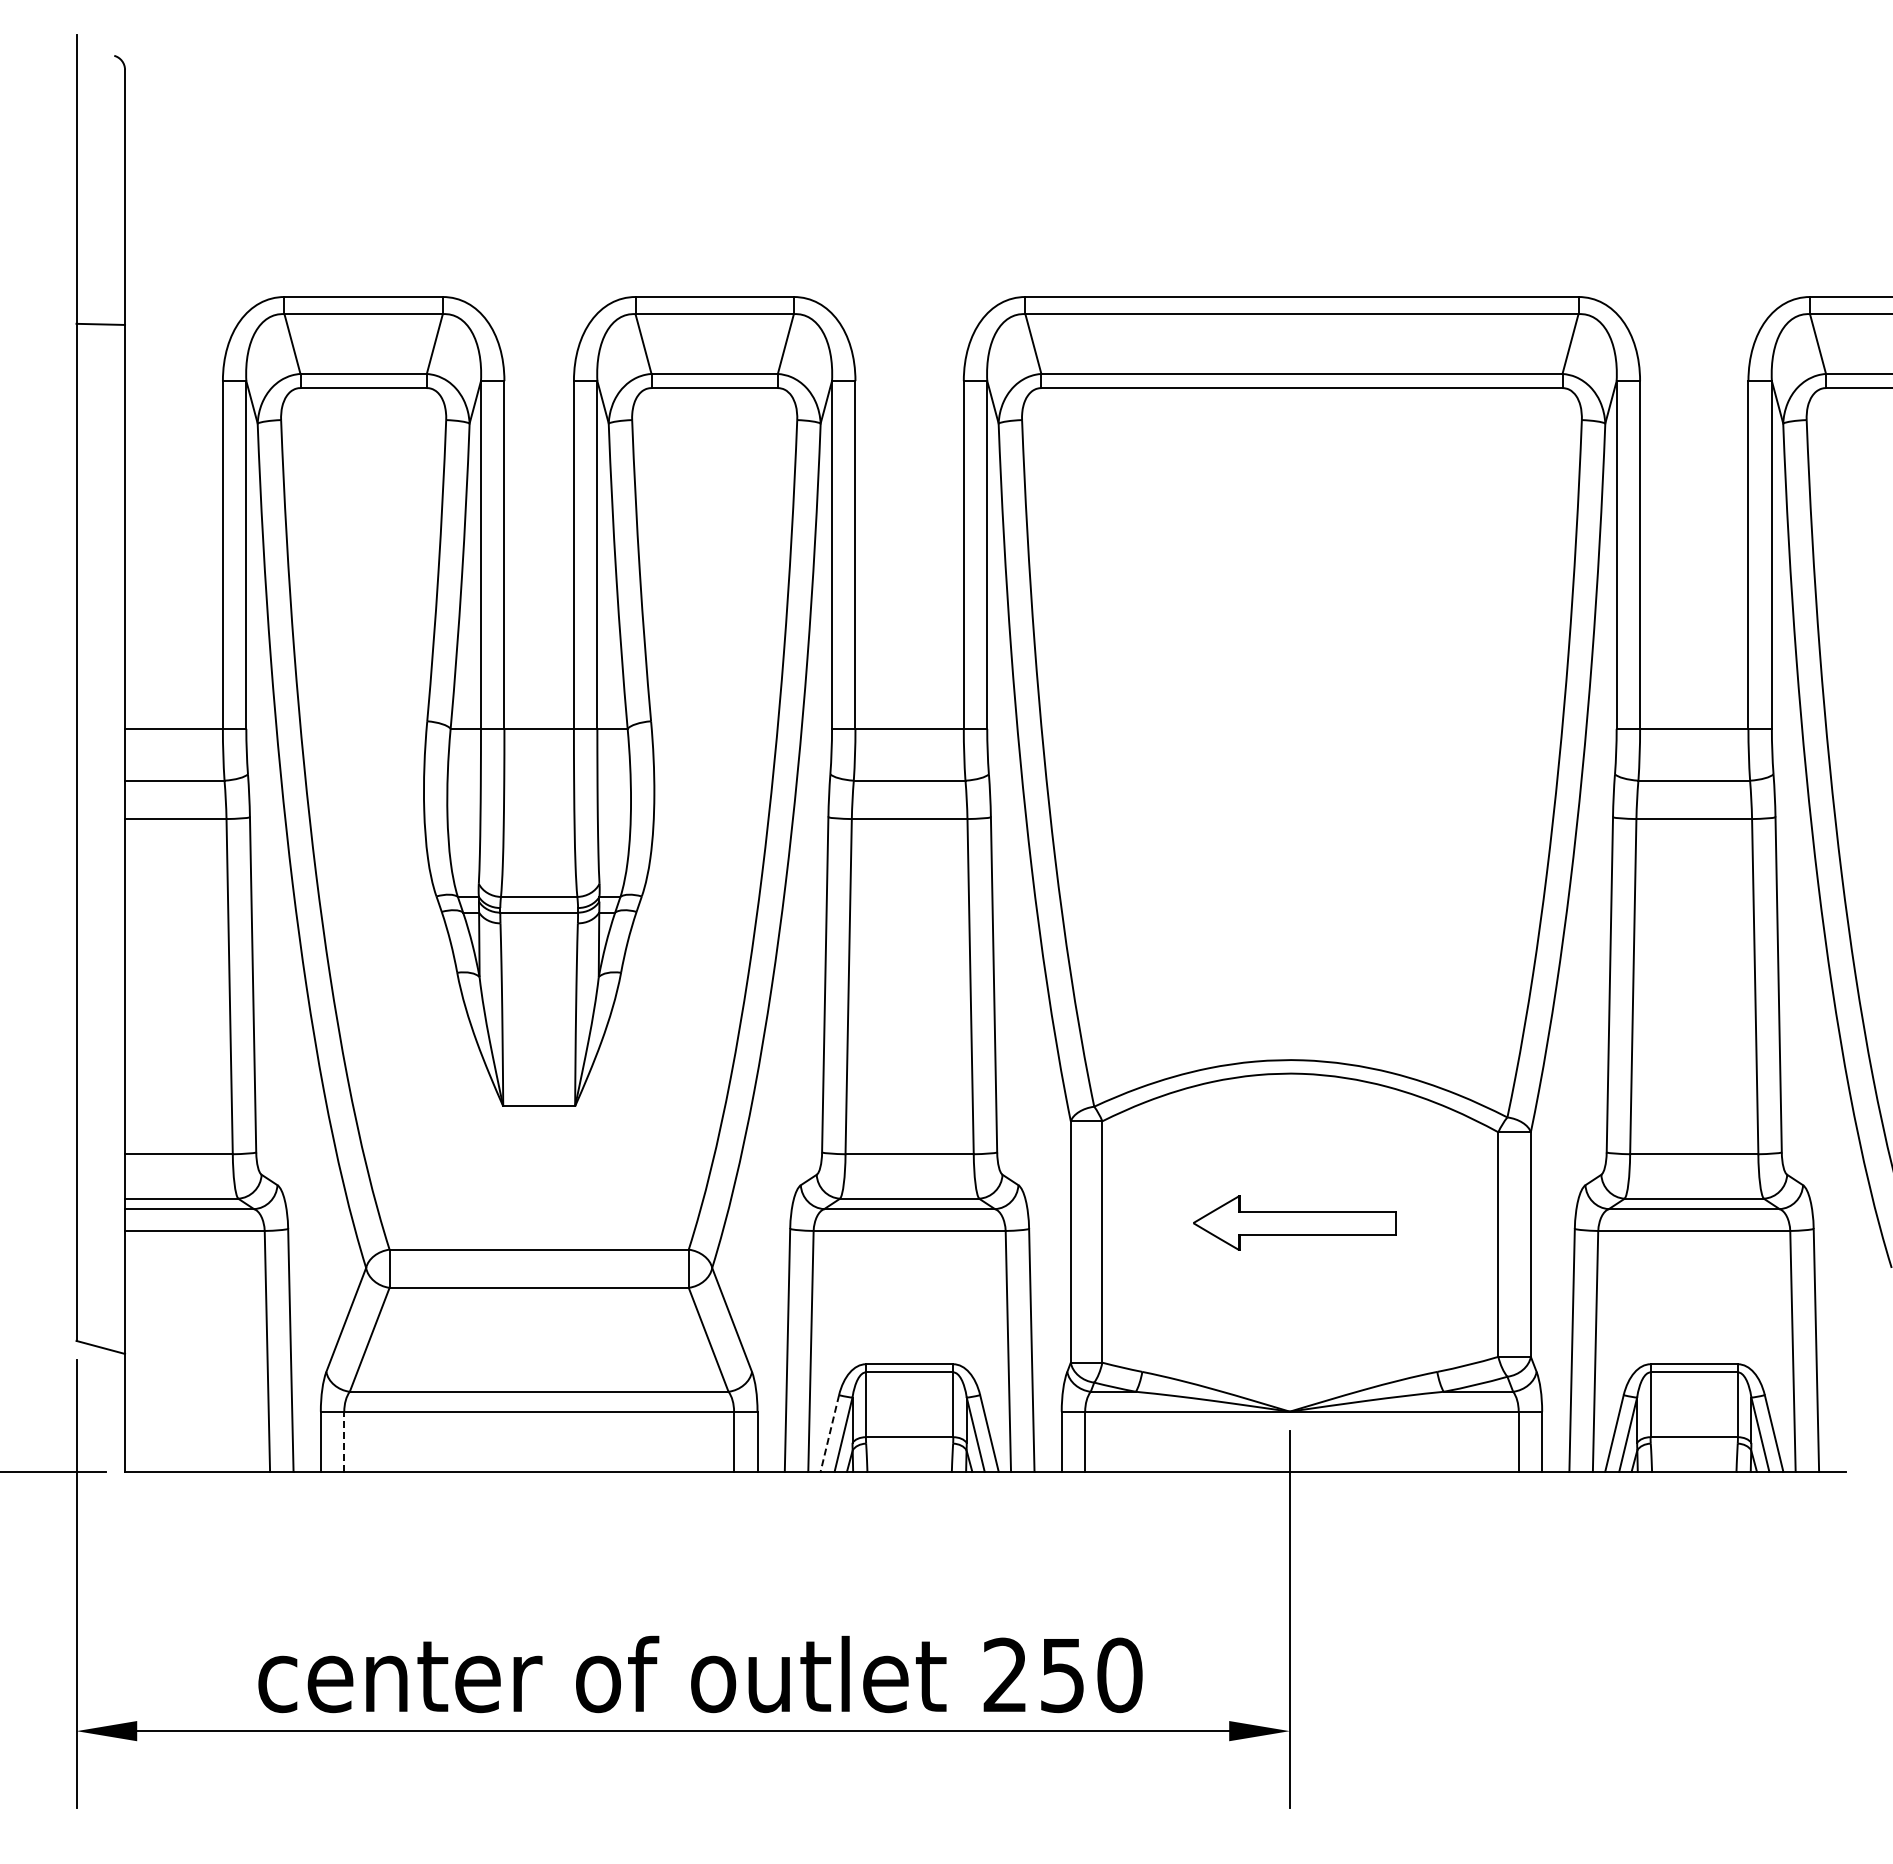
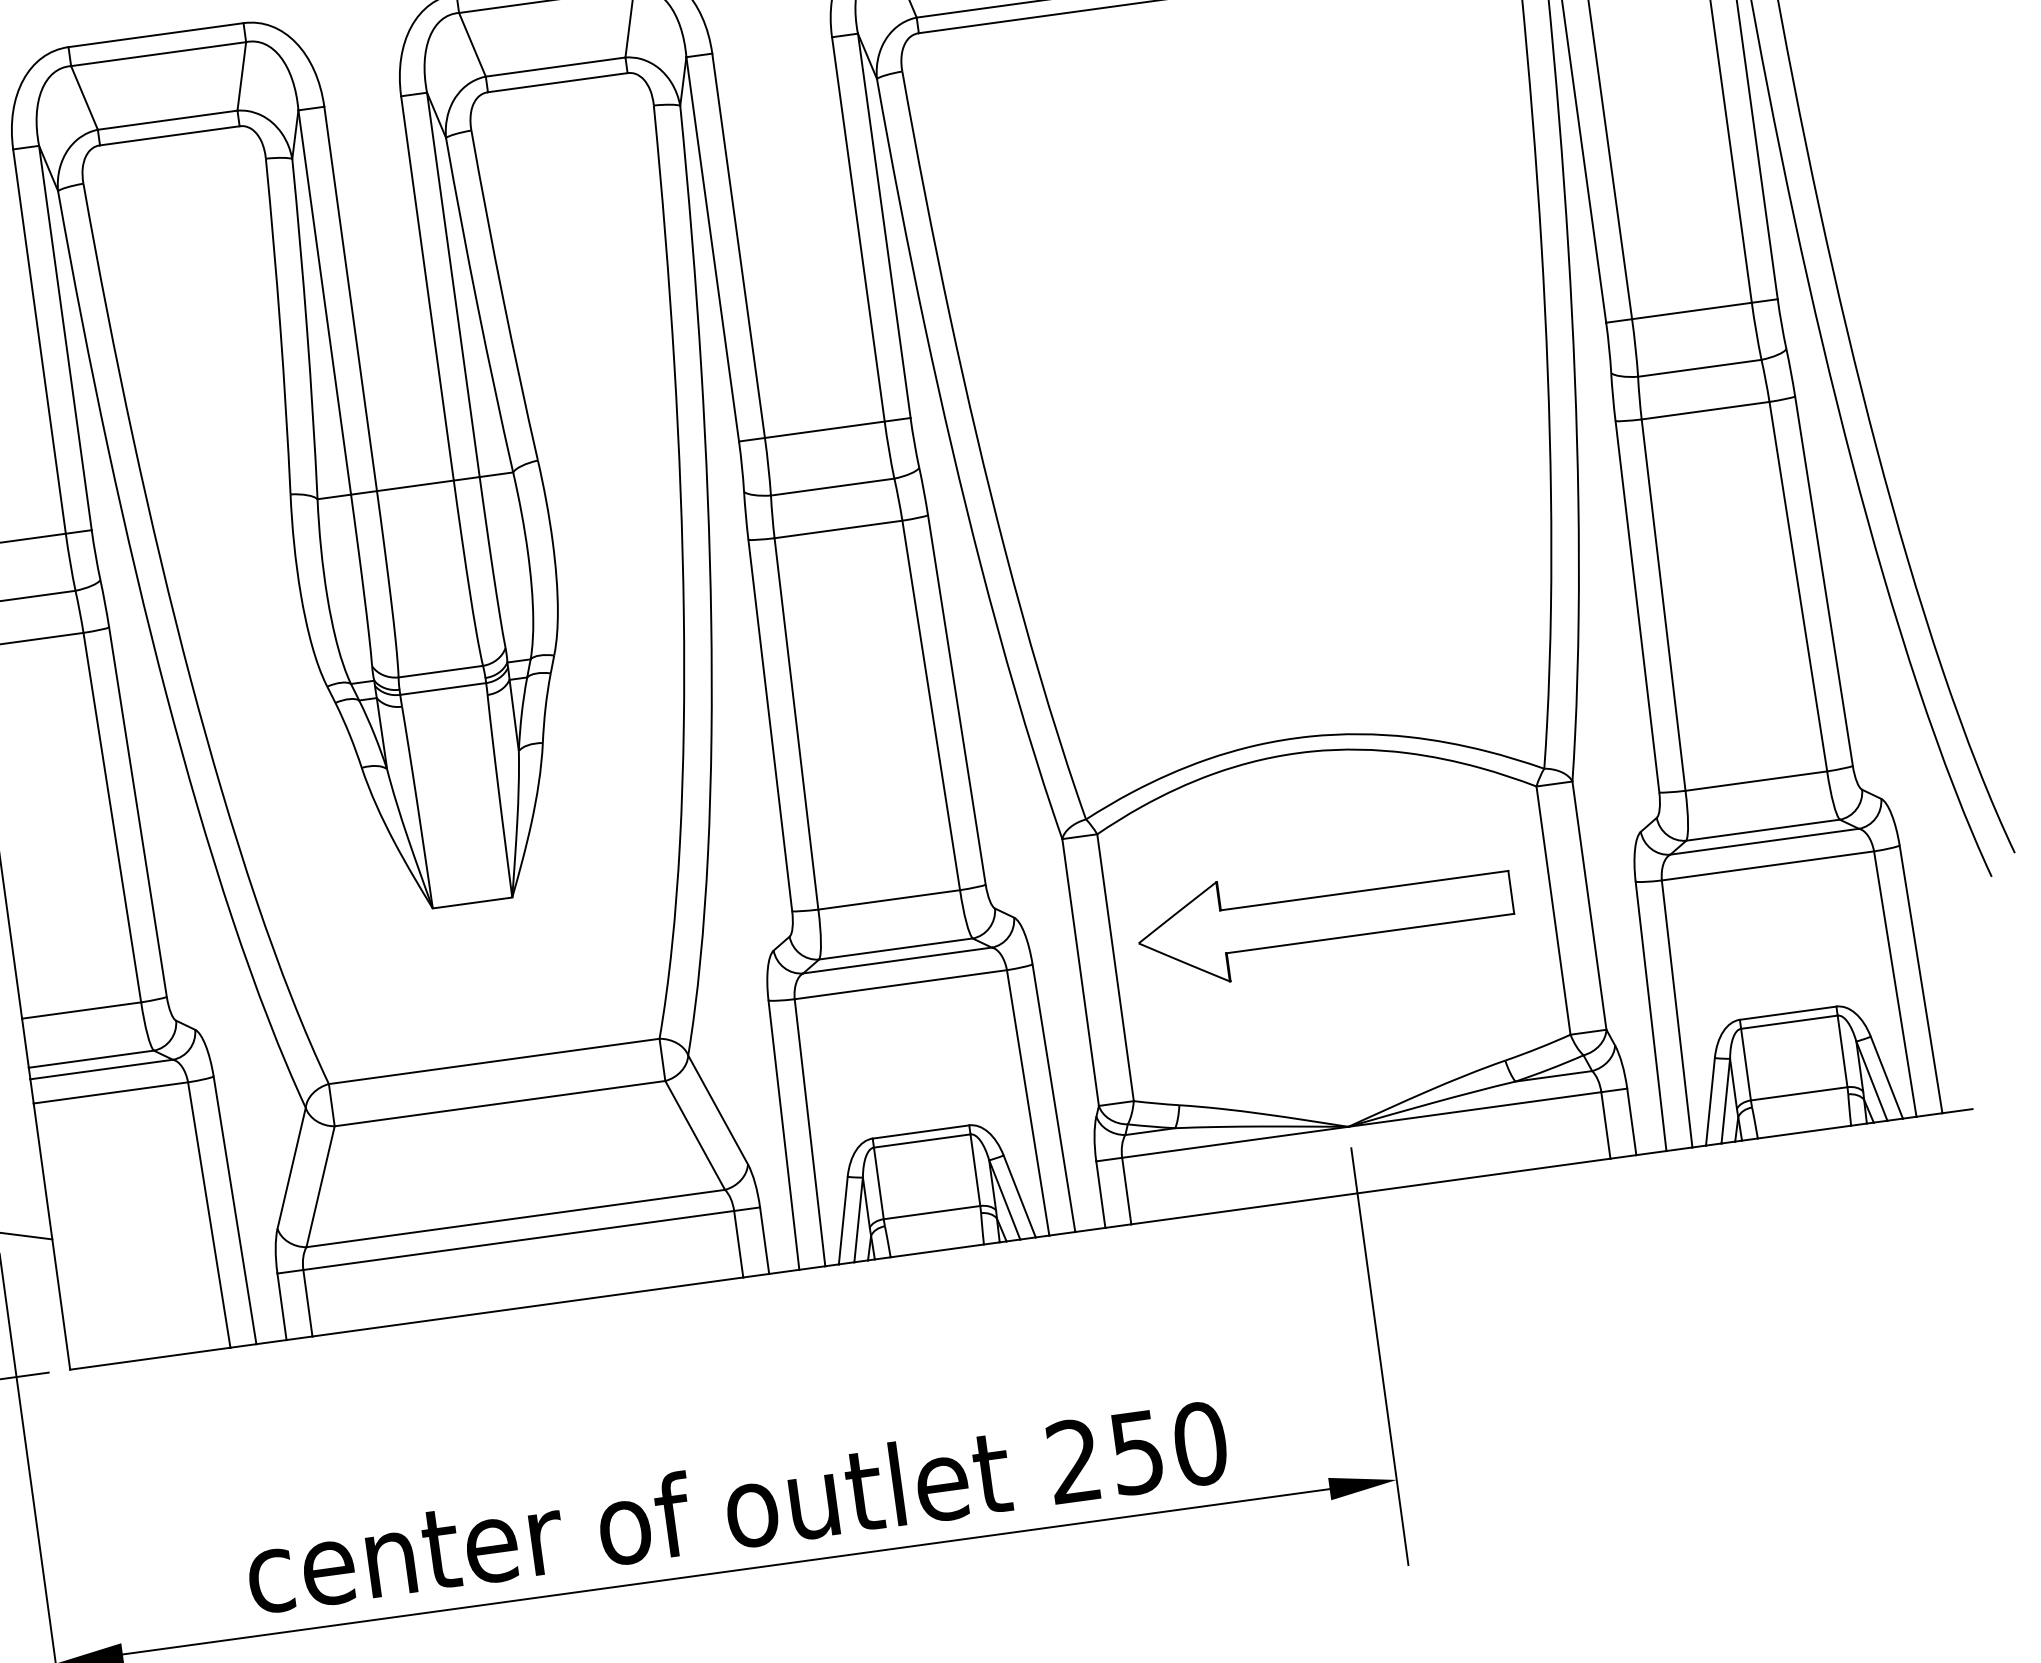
part: (1294, 1222) -> (1324, 917), size x1.67
line: (829, 1434) -> (843, 1221), dashed -> solid
line: (344, 1441) -> (308, 1302), dashed -> solid

